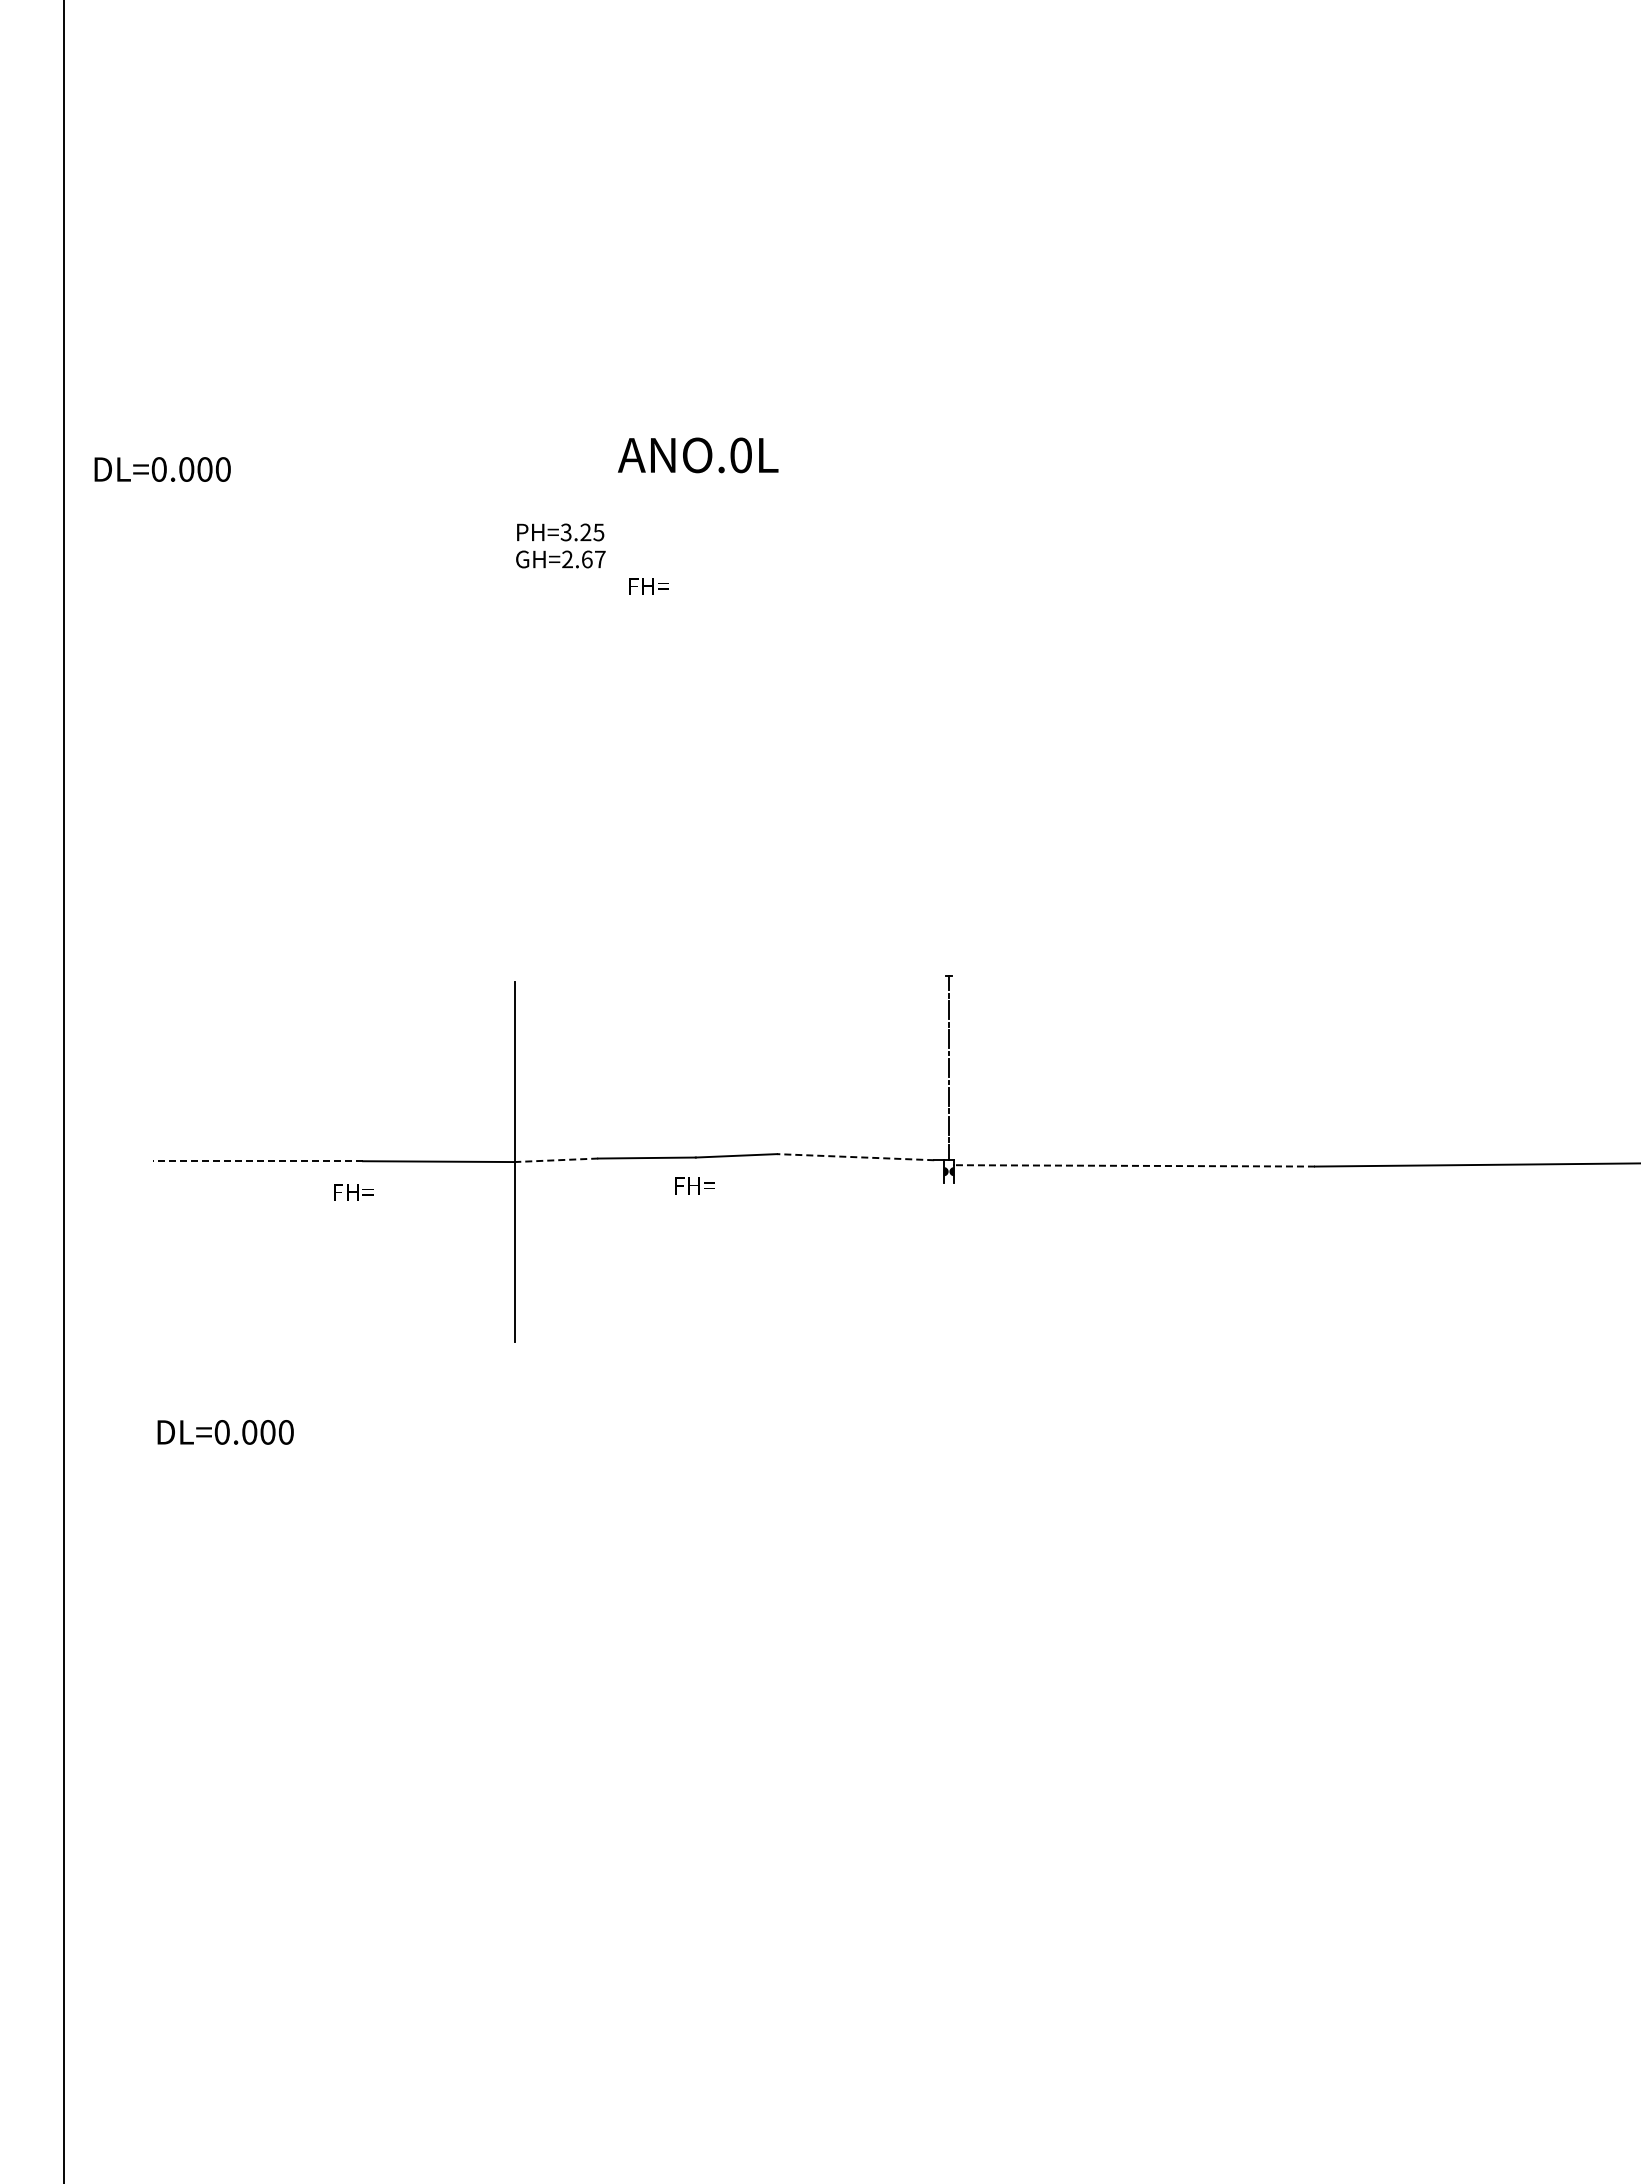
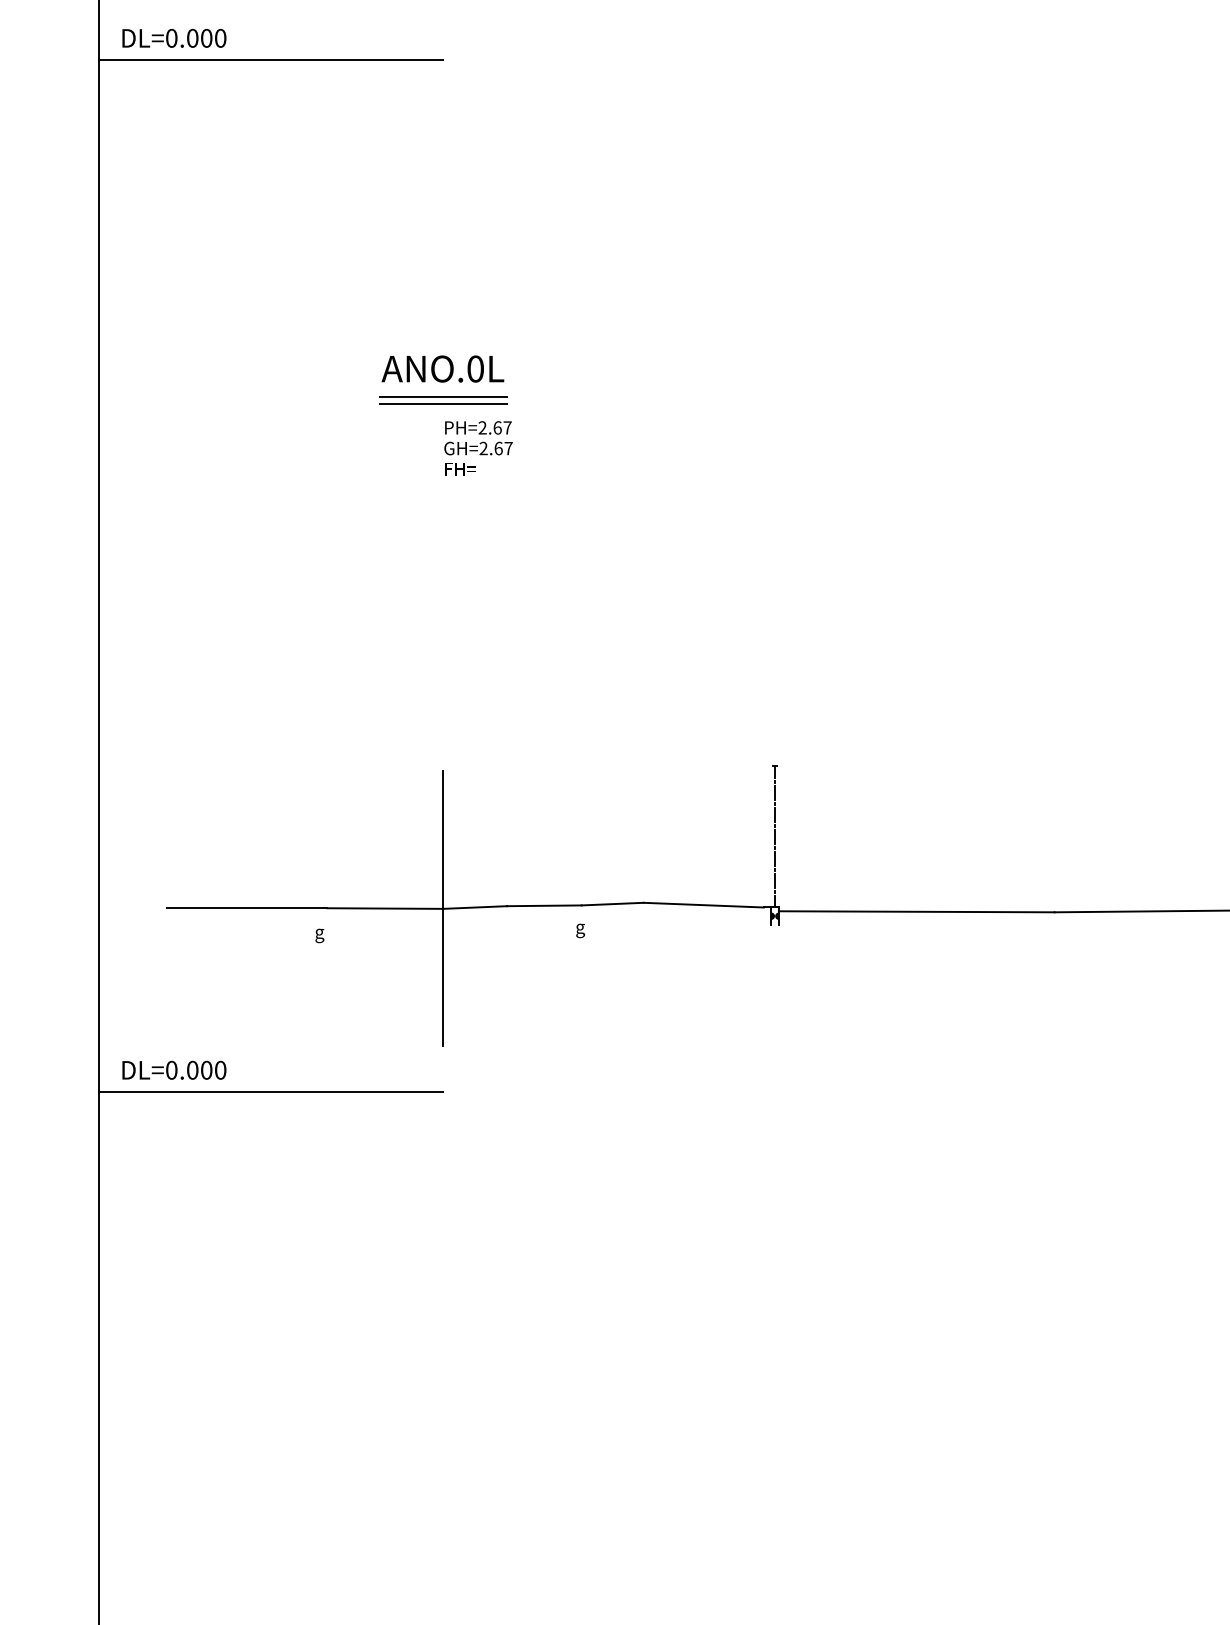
line: (289, 51) -> (271, 60), added
text: (698, 455) -> (443, 369), moved
text: (162, 469) -> (174, 38), moved
line: (514, 492) -> (443, 397), added
line: (514, 501) -> (443, 404), added
text: (582, 532) -> (495, 427), PH=3.25 -> PH=2.67
text: (648, 586) -> (459, 469), moved
line: (855, 1157) -> (703, 905), dashed -> solid
line: (556, 1160) -> (475, 907), dashed -> solid
line: (257, 1161) -> (246, 908), dashed -> solid
line: (1133, 1165) -> (915, 911), dashed -> solid
text: (694, 1188) -> (580, 929), FH= -> g
text: (353, 1195) -> (320, 934), FH= -> g
line: (289, 1402) -> (271, 1092), added
text: (225, 1432) -> (174, 1070), moved

